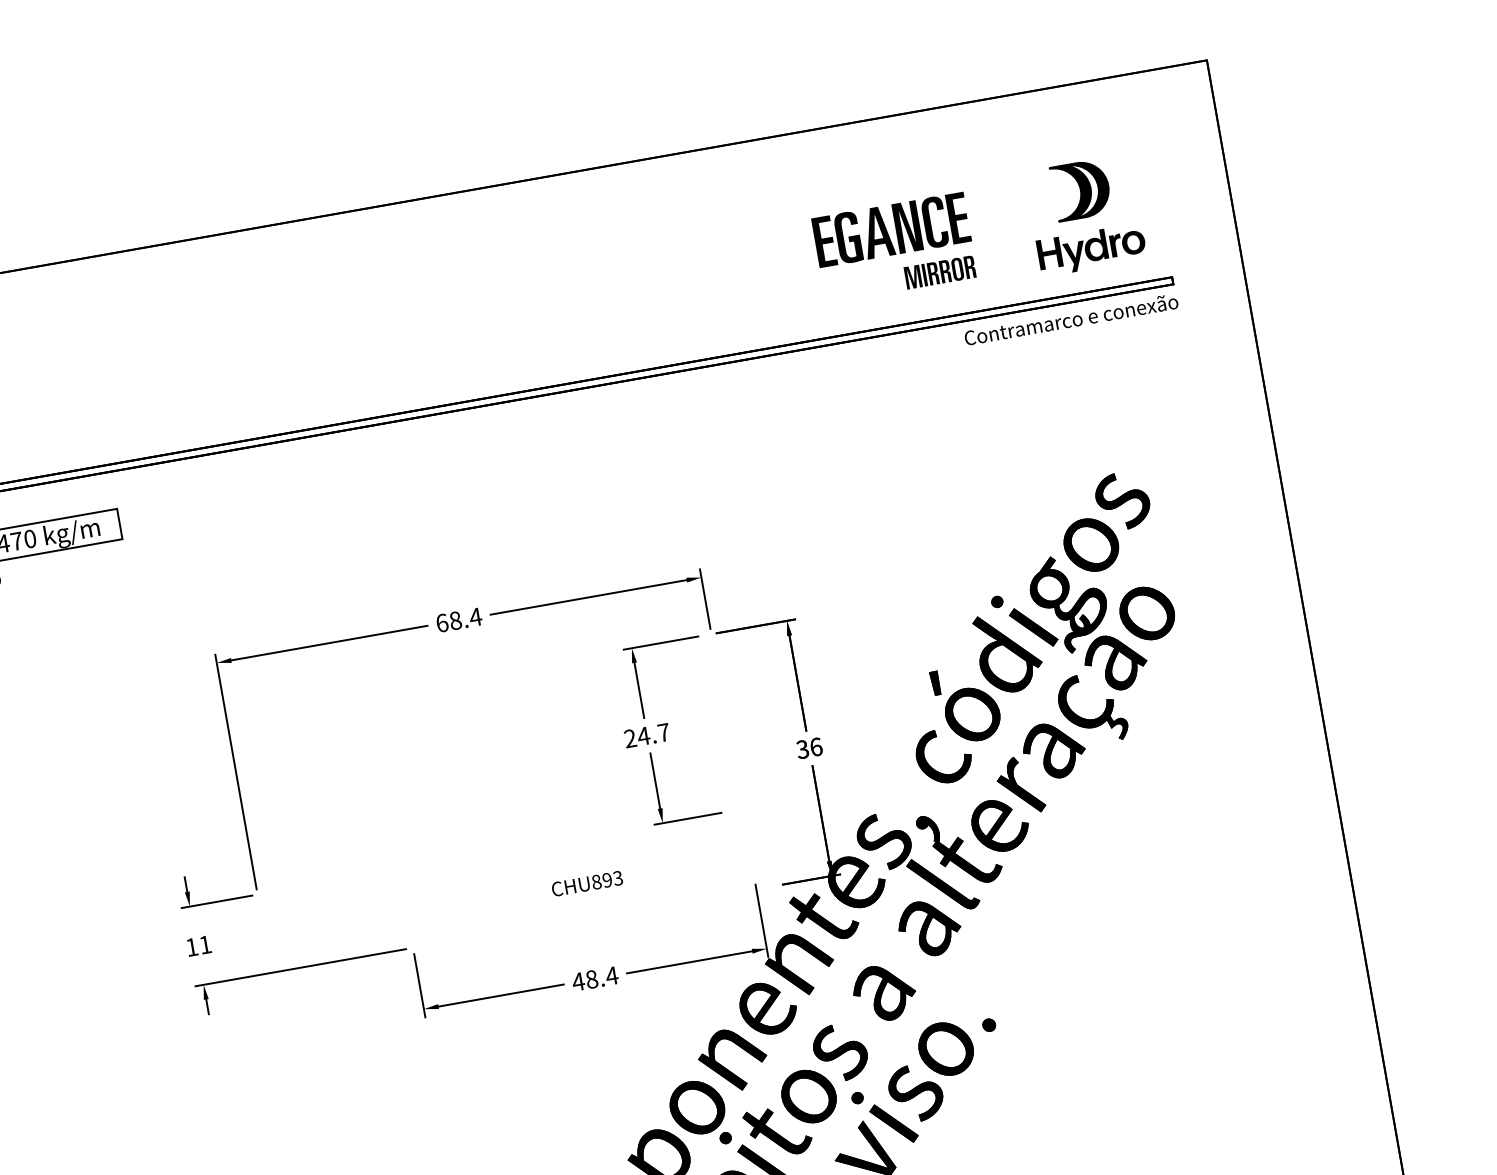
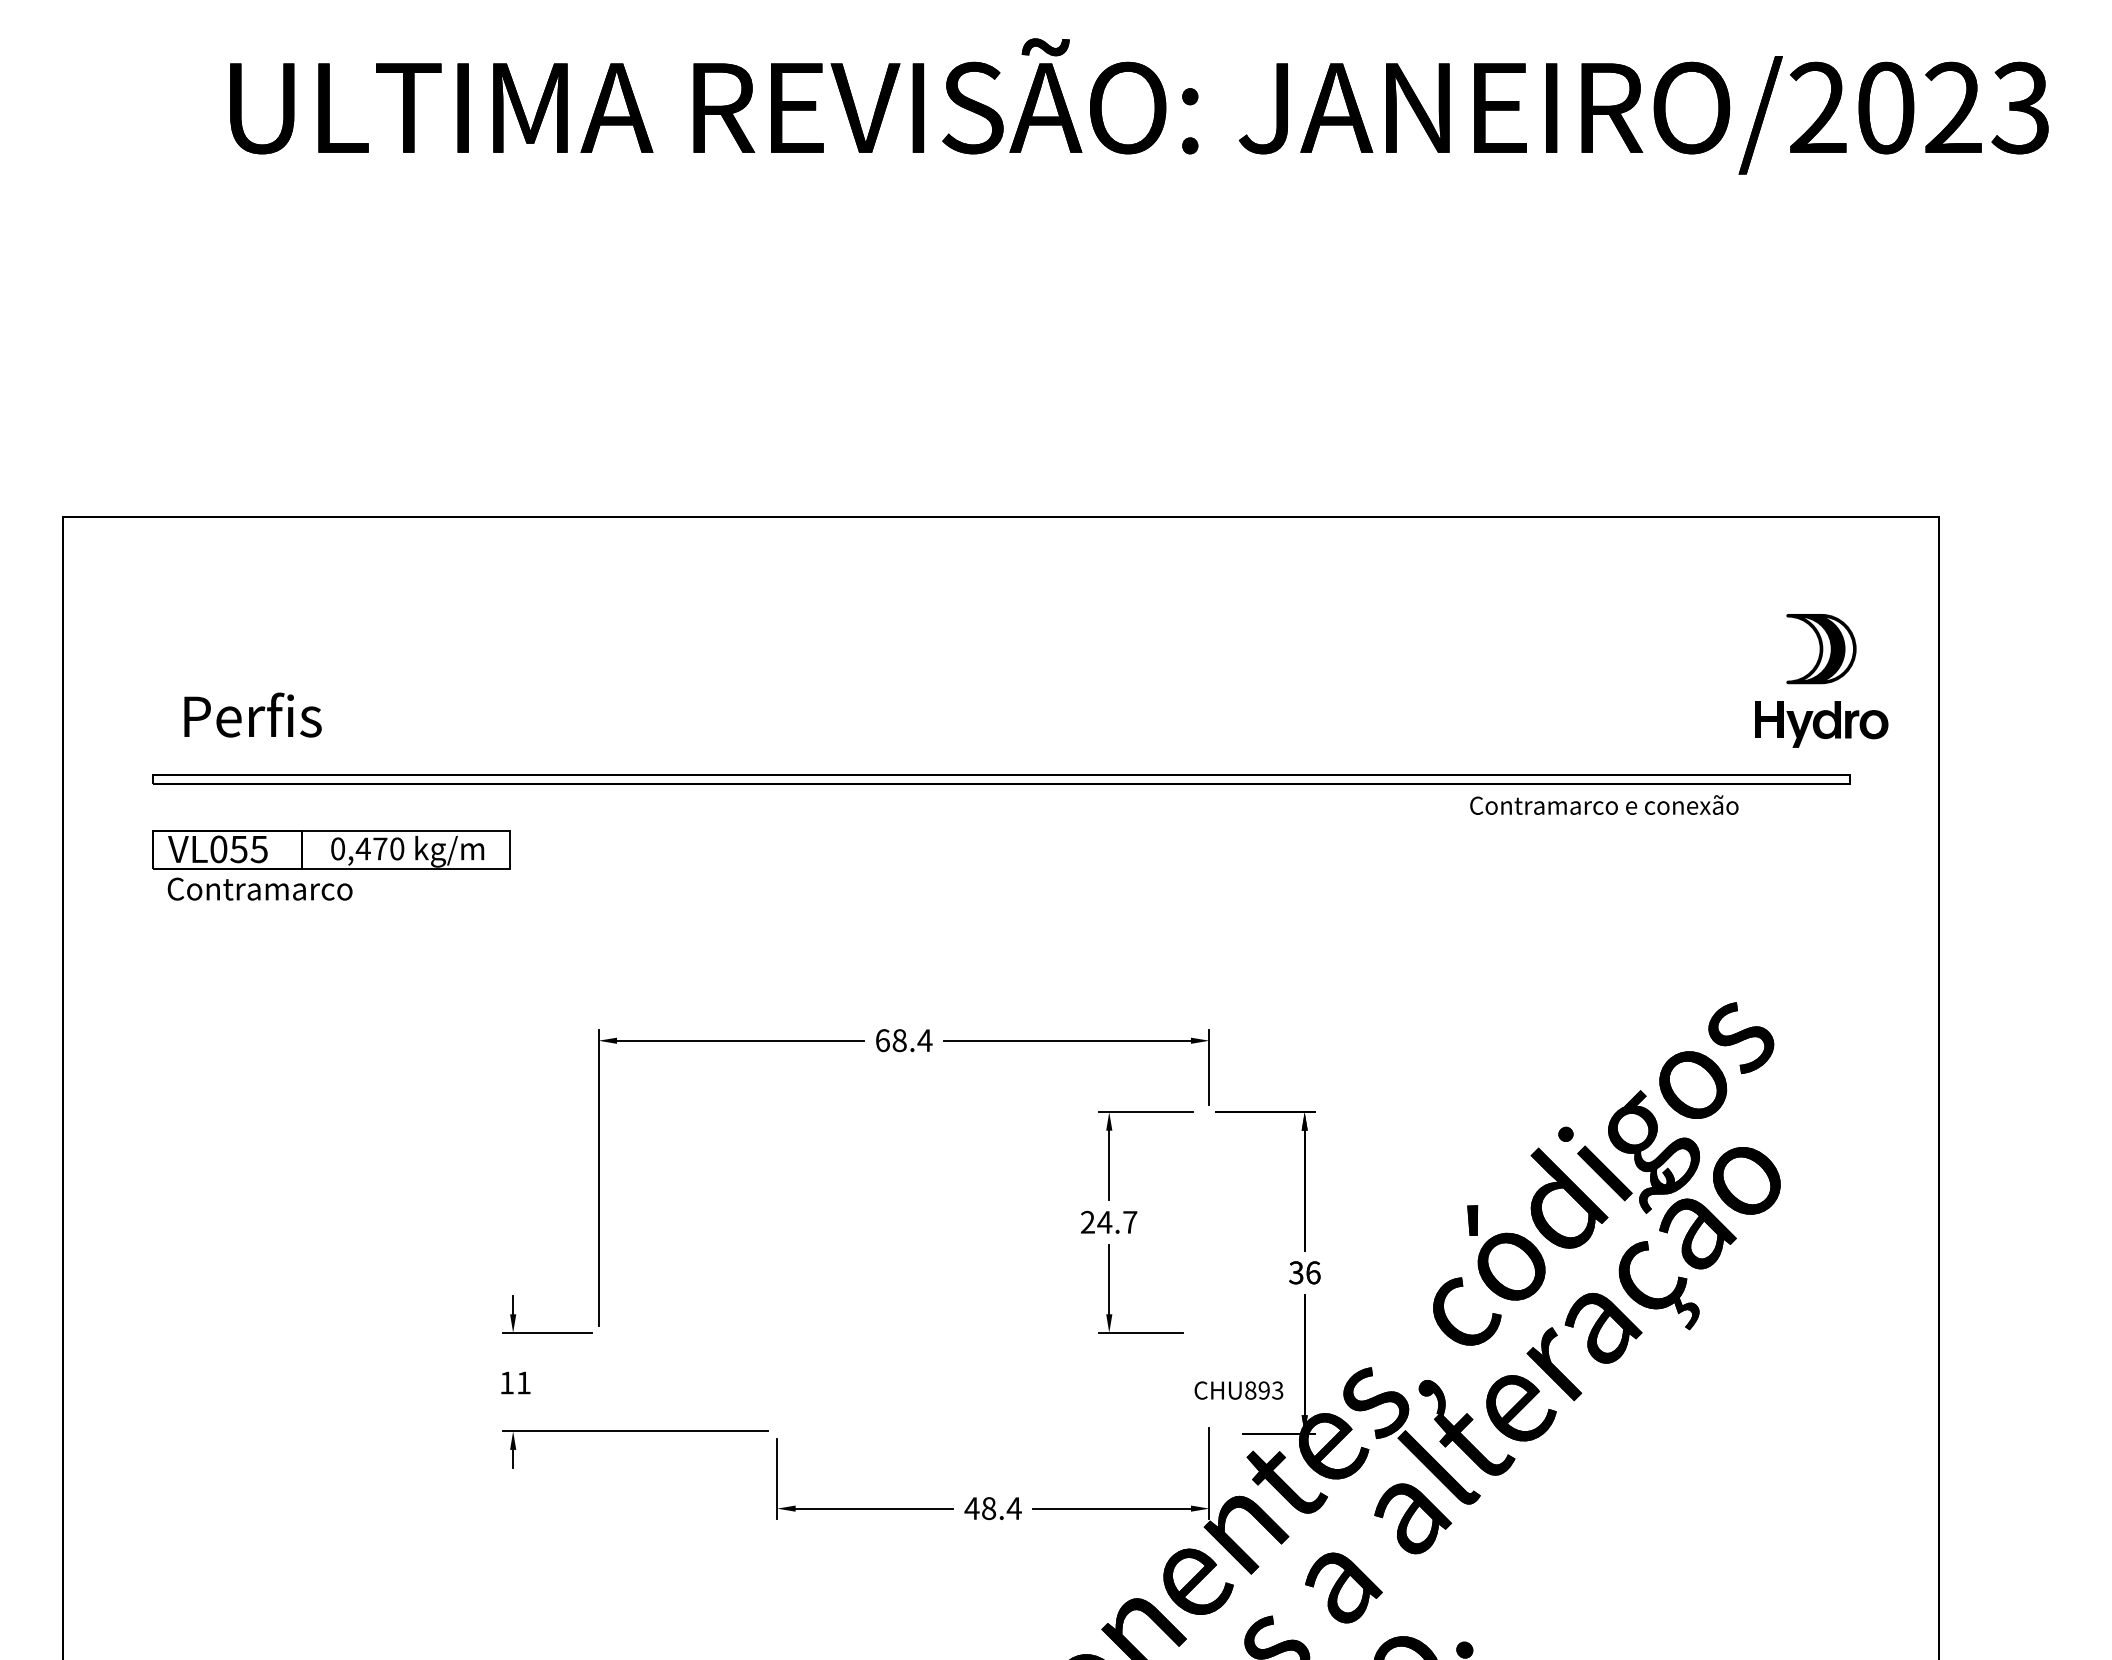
part: (1085, 215) -> (1821, 680), moved
part: (894, 248) -> (1516, 679), removed
text: (1071, 319) -> (1604, 804), moved
text: (586, 883) -> (1238, 1390), moved

